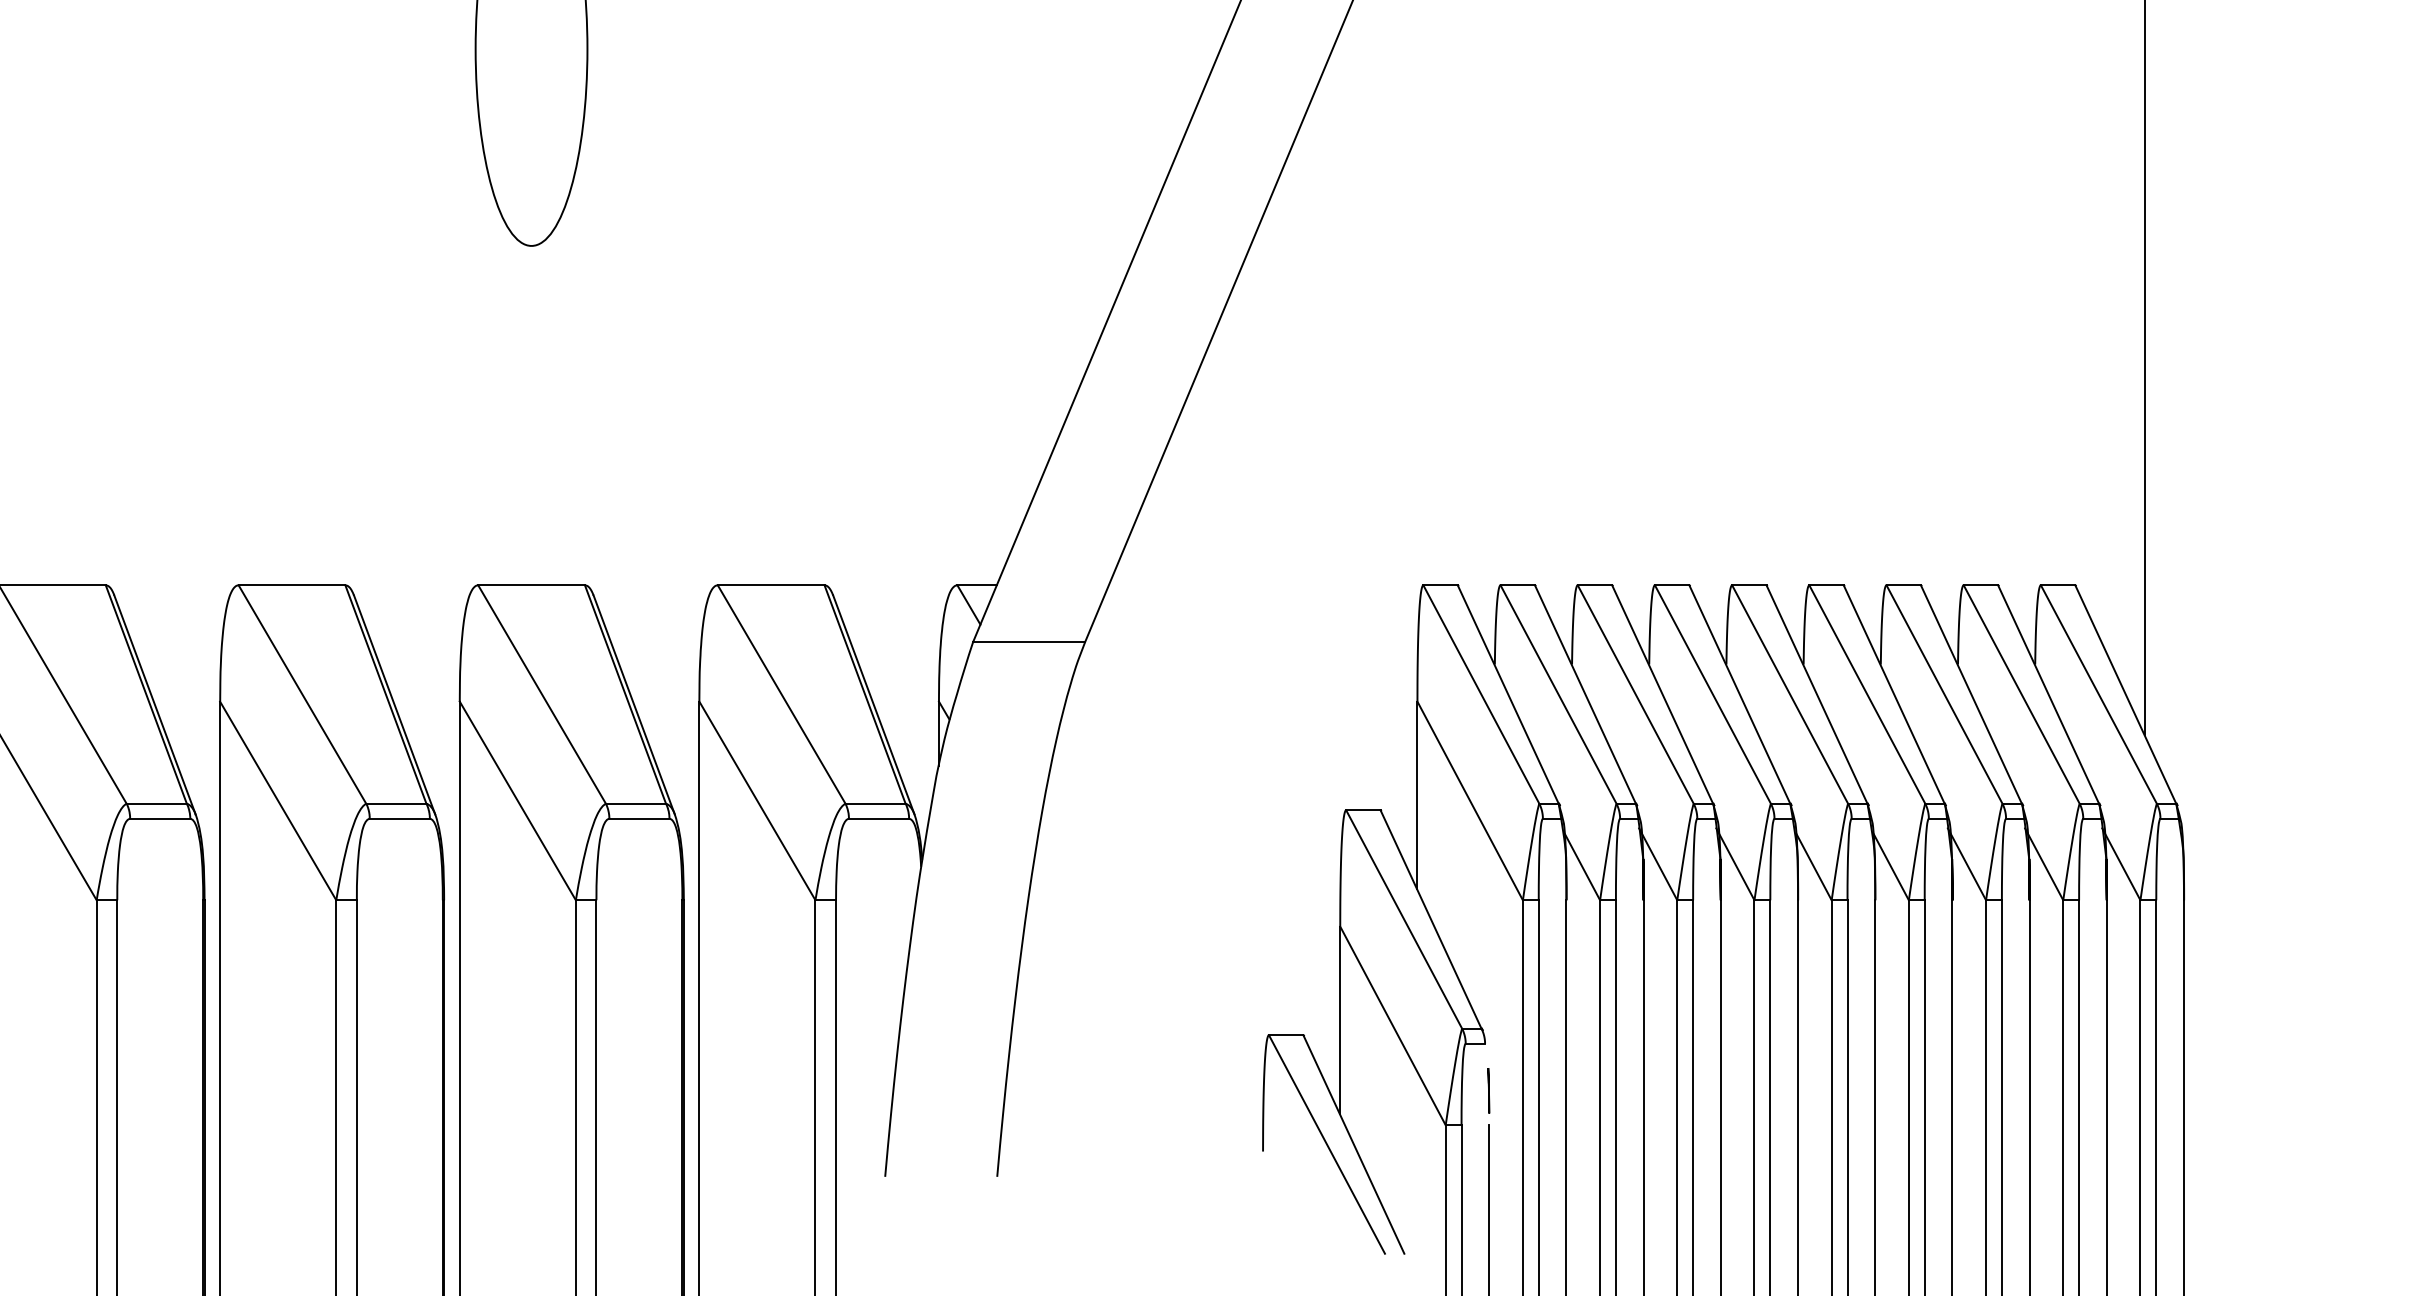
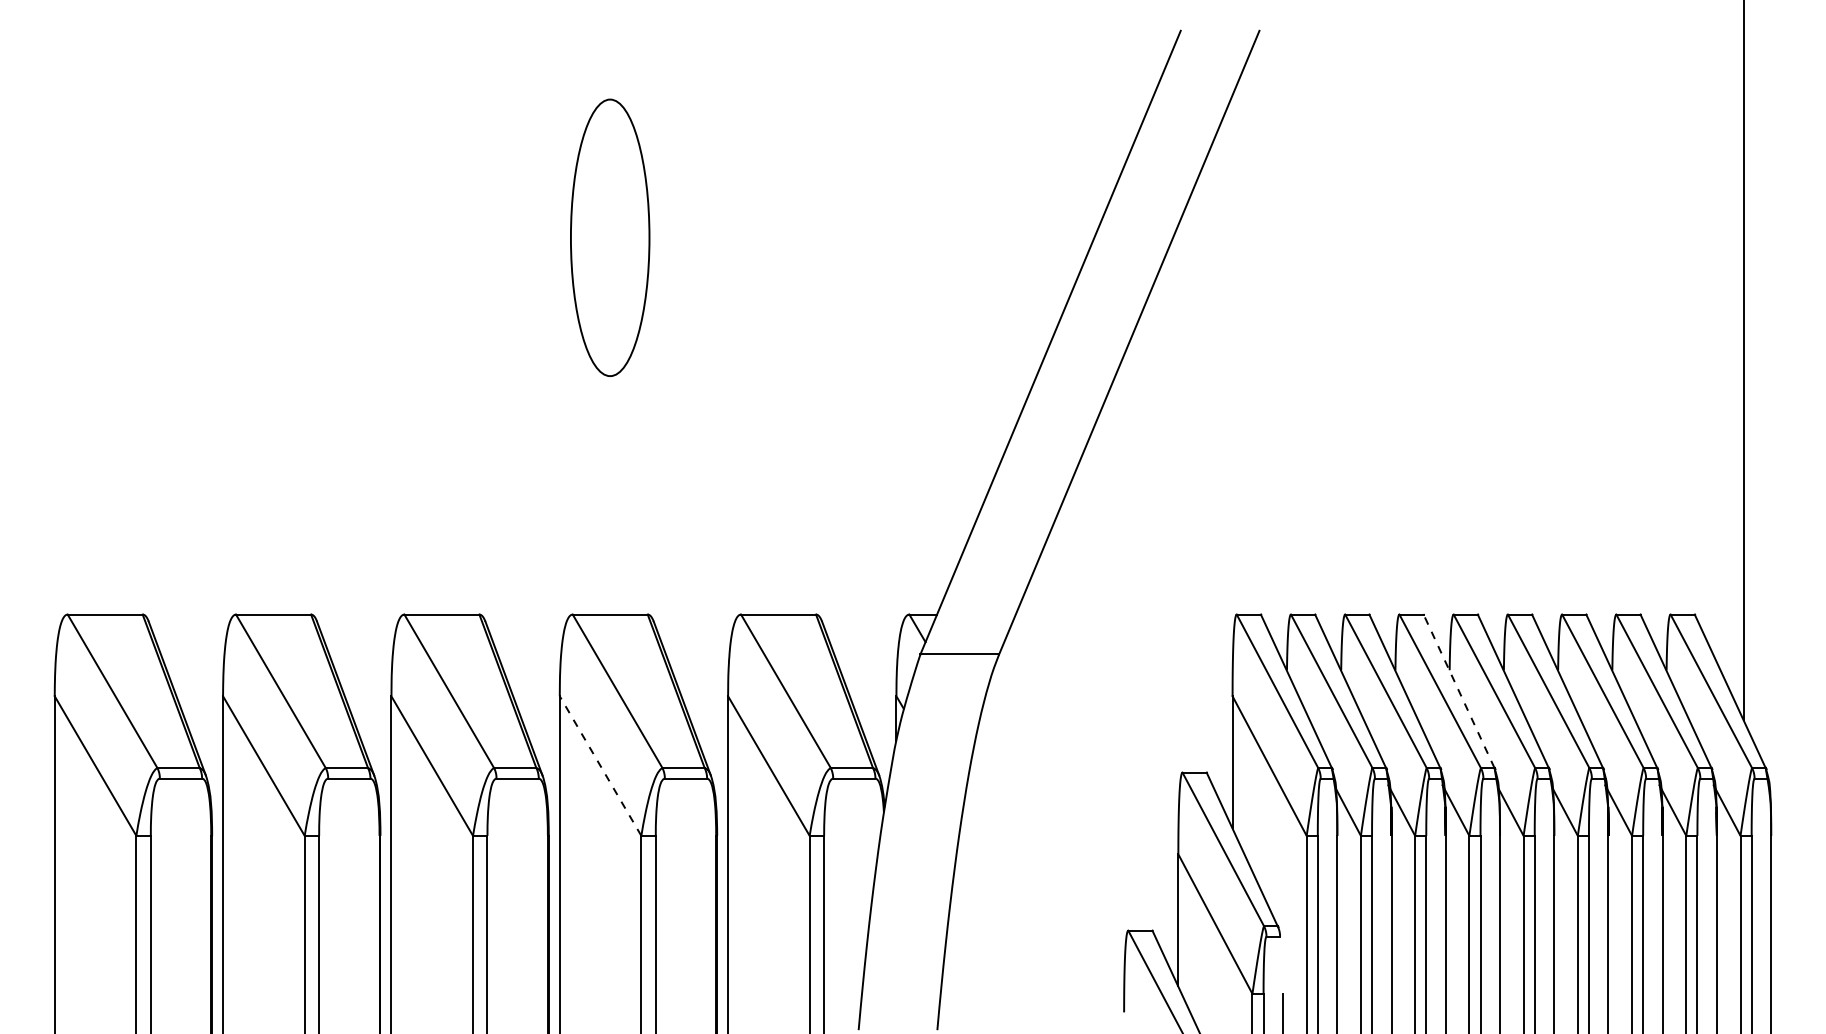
line: (1740, 694) -> (1459, 691), solid -> dashed
line: (517, 801) -> (600, 766), solid -> dashed
line: (1488, 1090) -> (1282, 969), removed

